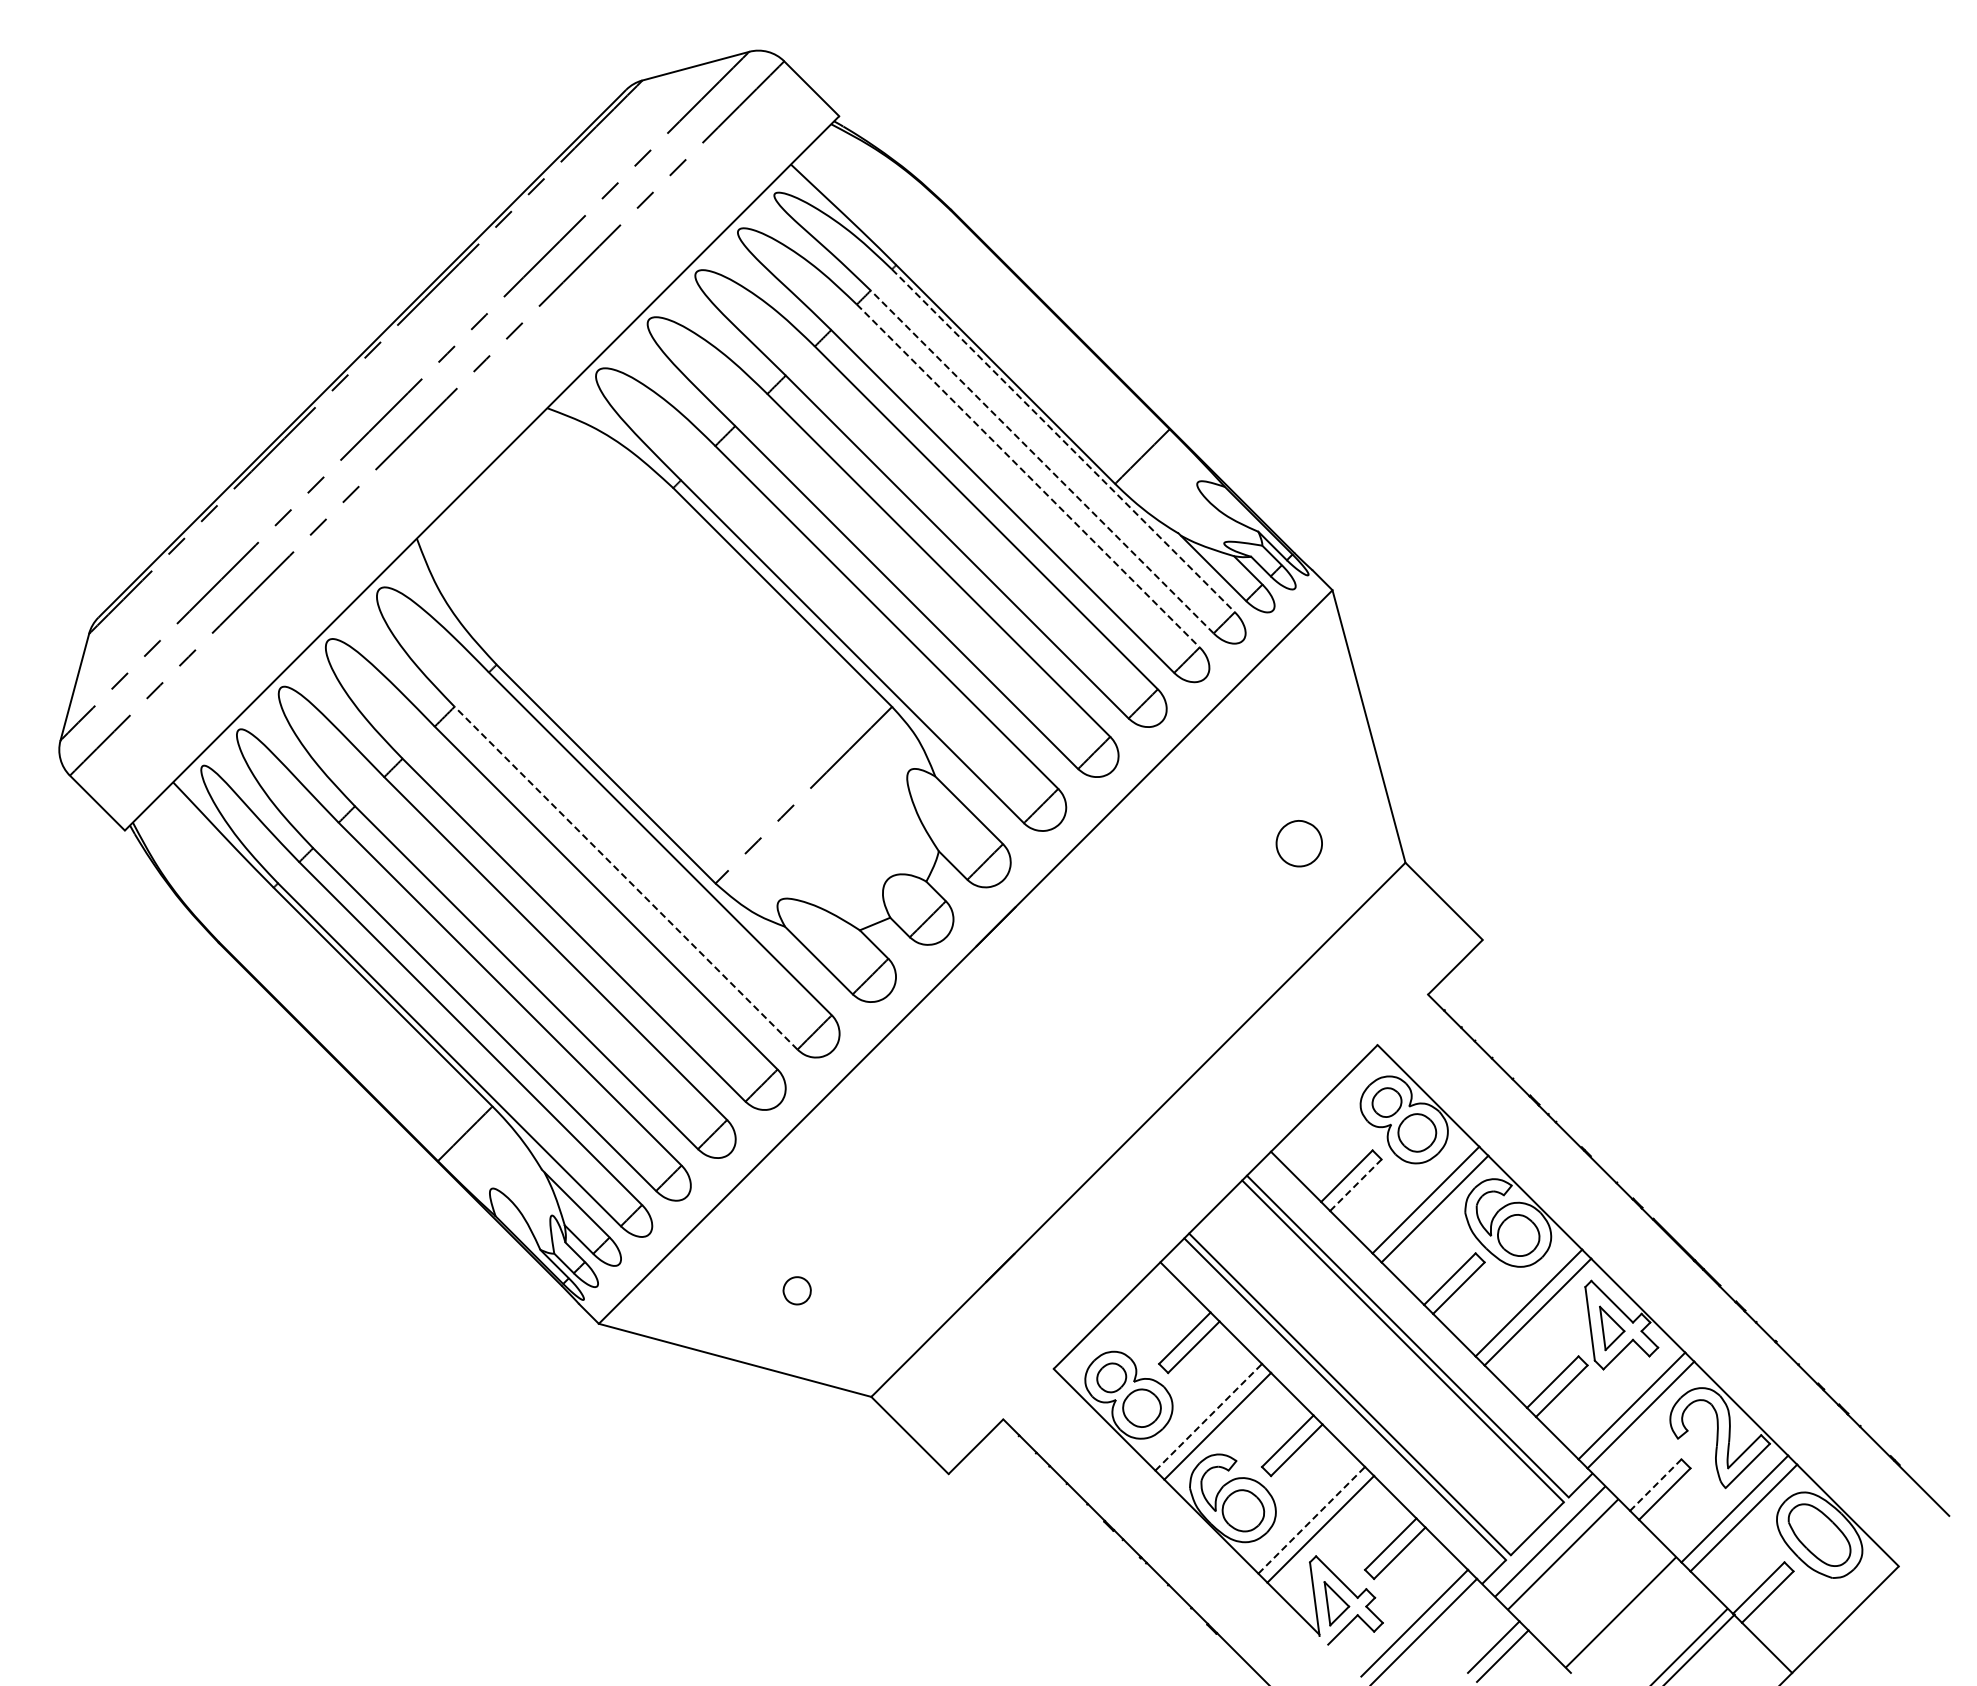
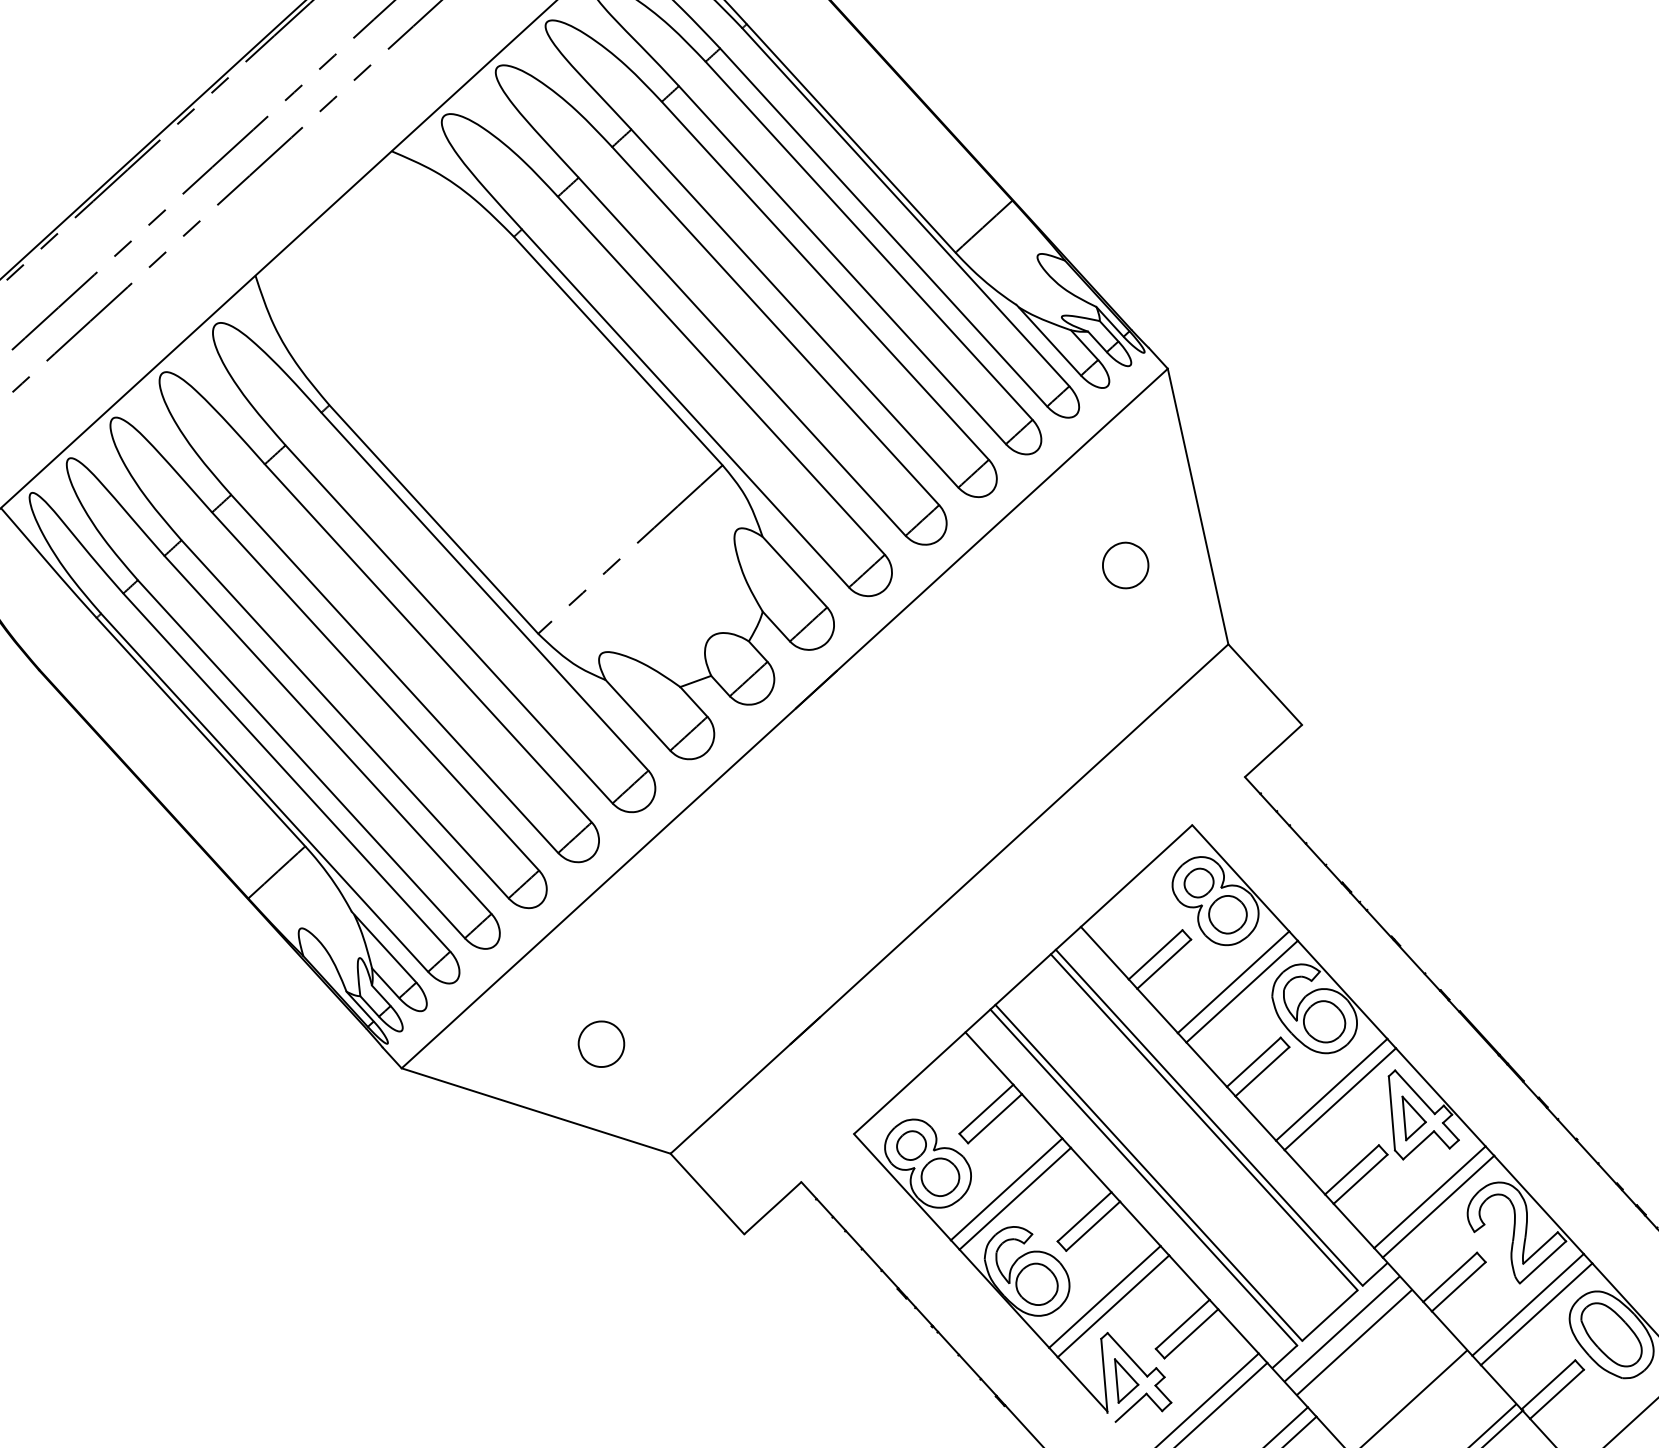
line: (1063, 441) -> (905, 207), dashed -> solid
line: (1041, 461) -> (882, 226), dashed -> solid
line: (1028, 476) -> (869, 241), dashed -> solid
part: (1298, 843) -> (1124, 565), moved
line: (625, 877) -> (448, 623), dashed -> solid
line: (1356, 1184) -> (1164, 963), dashed -> solid
part: (796, 1290) -> (600, 1043), size x1.67
line: (1209, 1416) -> (1007, 1188), dashed -> solid
line: (1655, 1485) -> (1449, 1277), dashed -> solid
line: (1312, 1519) -> (1105, 1296), dashed -> solid

